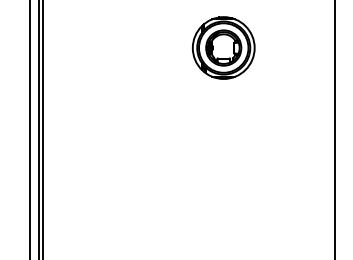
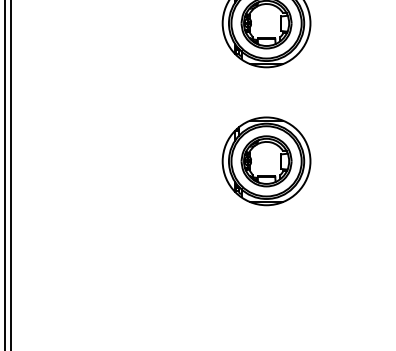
part: (223, 145) -> (266, 161), added

